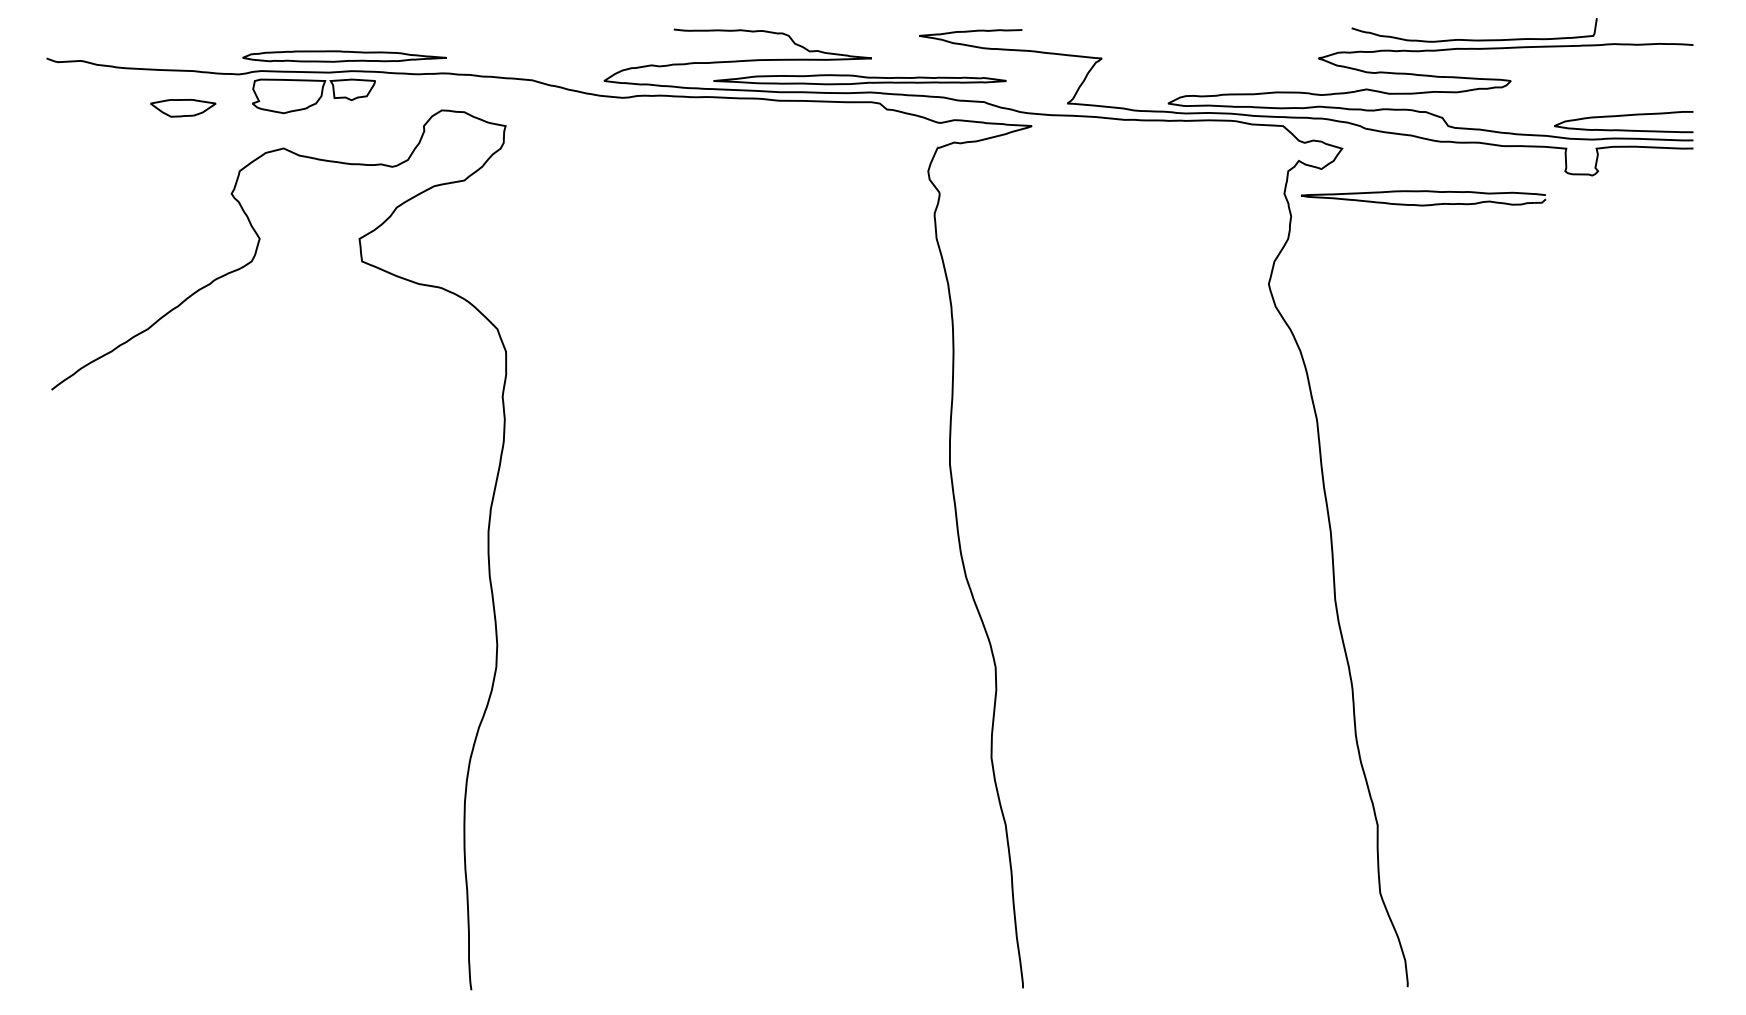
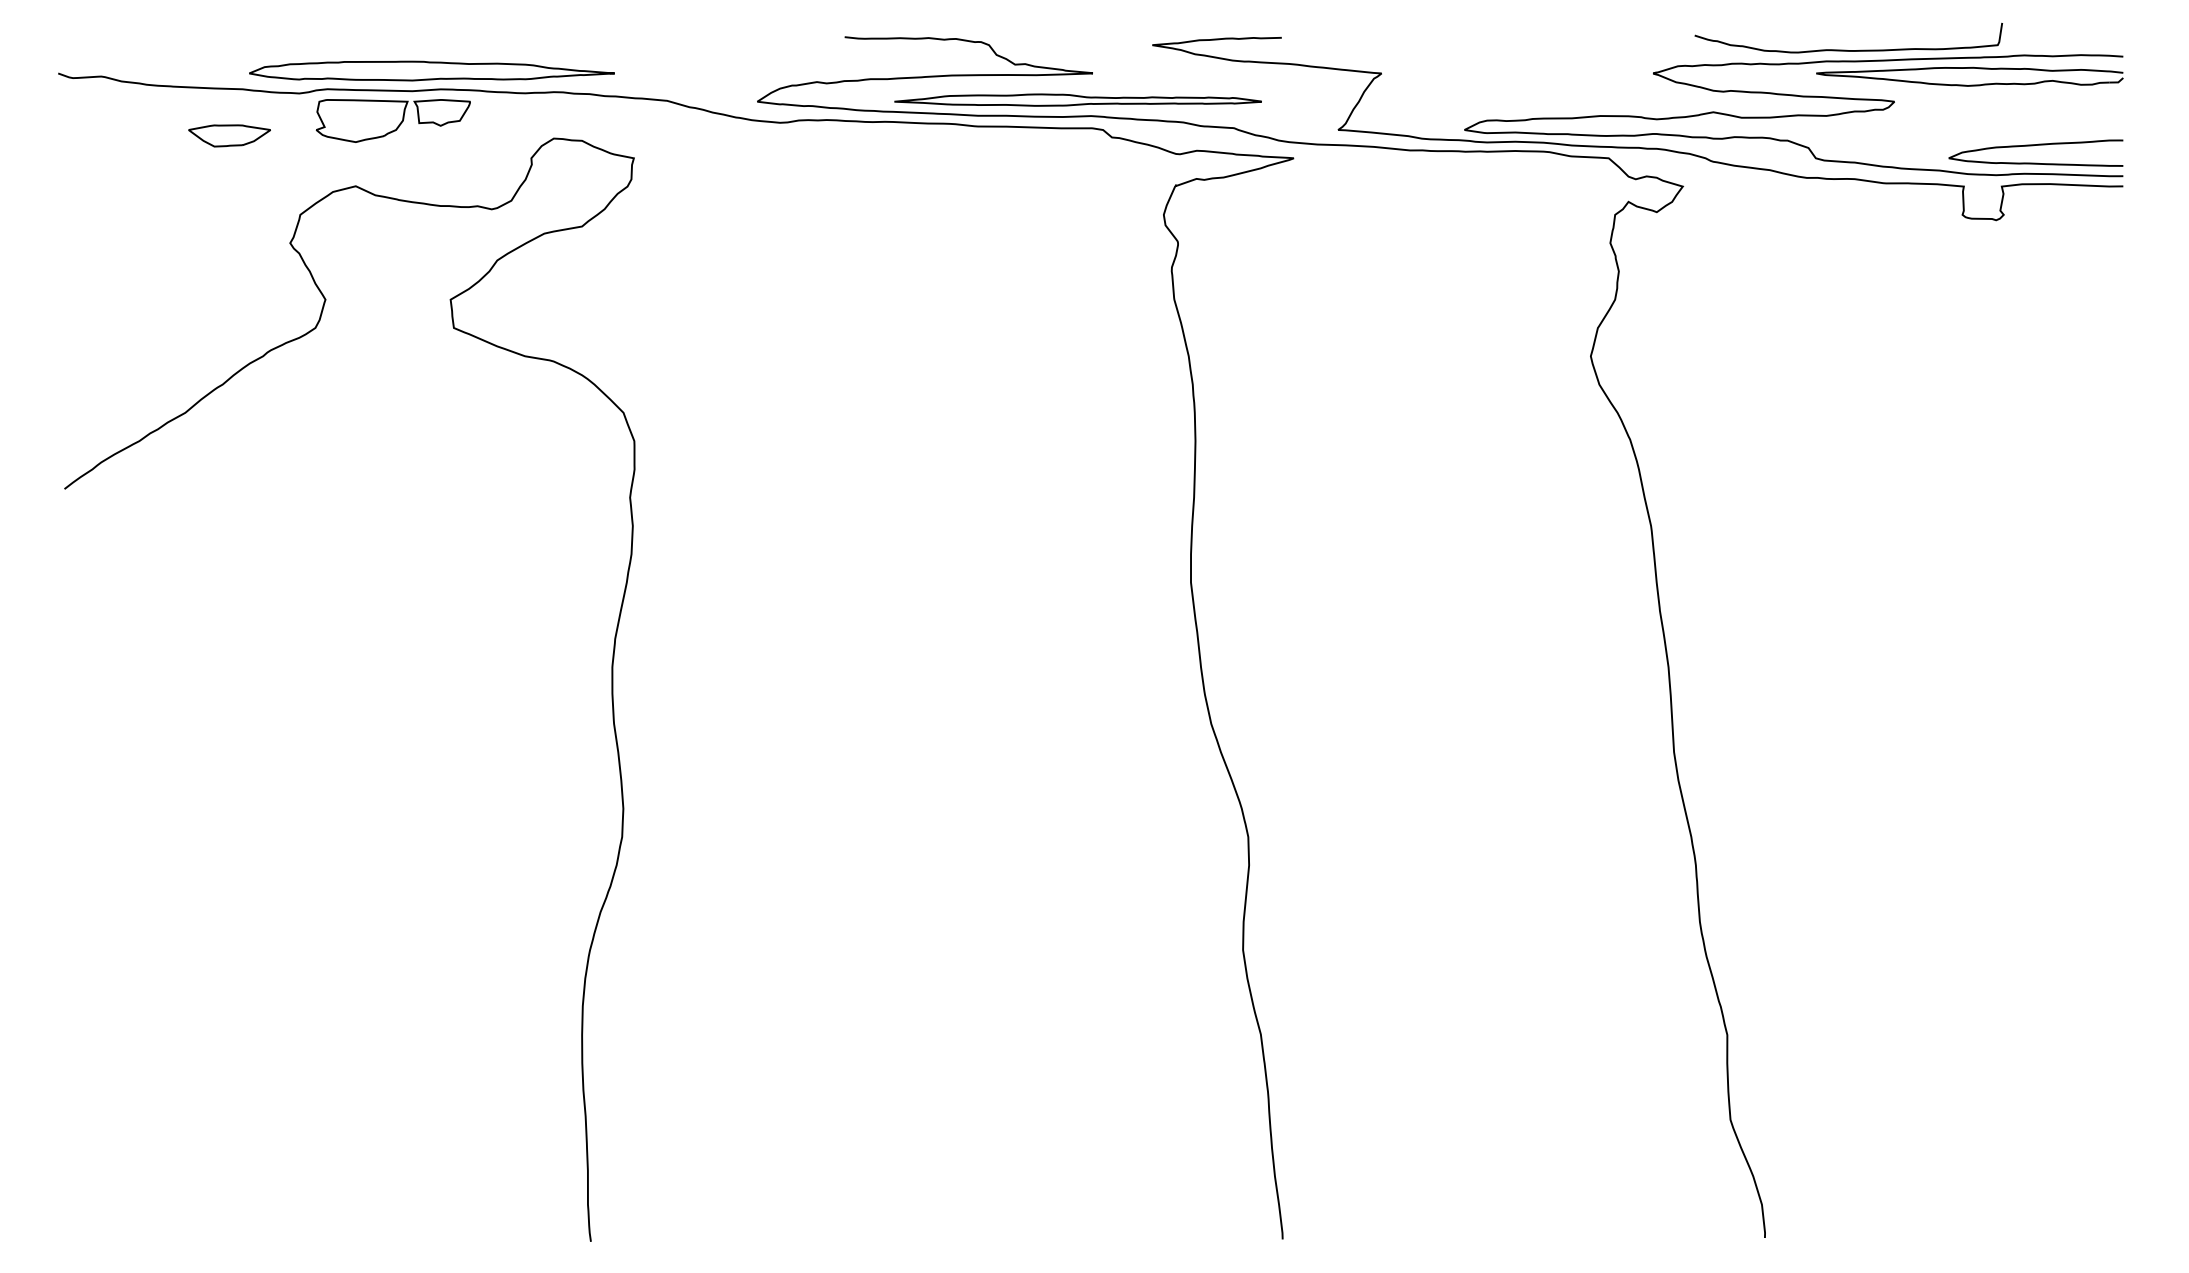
part: (344, 56) -> (431, 70), size x1.43
part: (1423, 191) -> (1969, 68), moved

